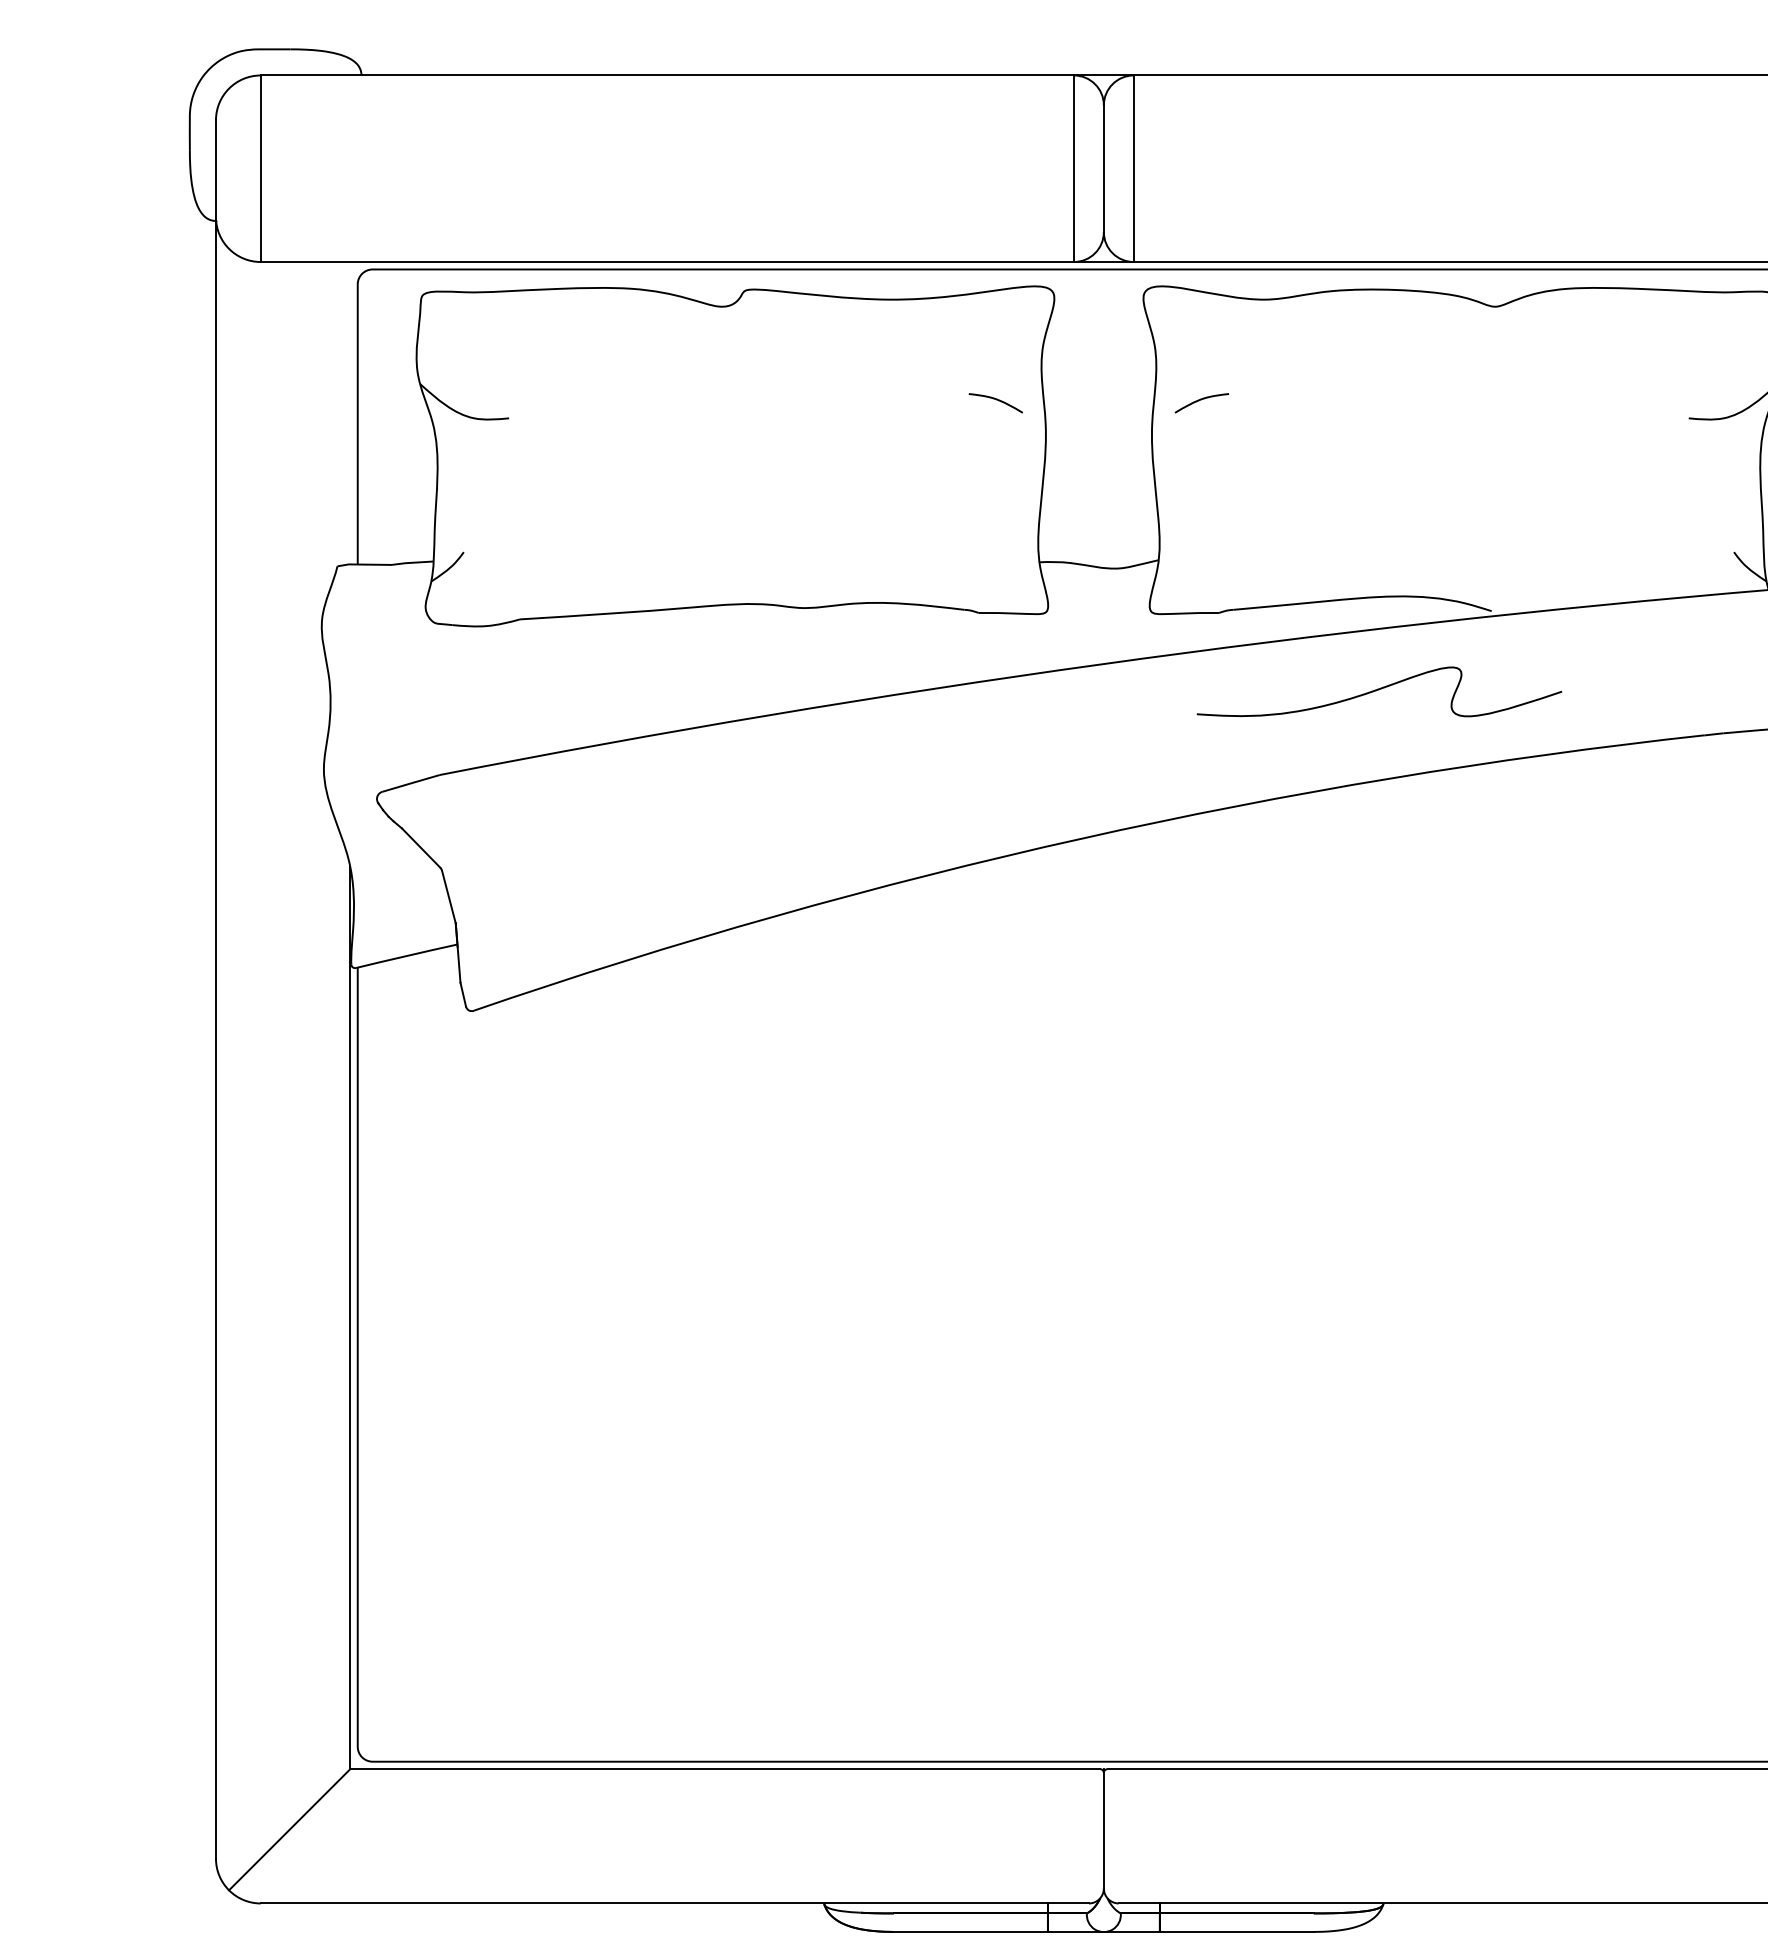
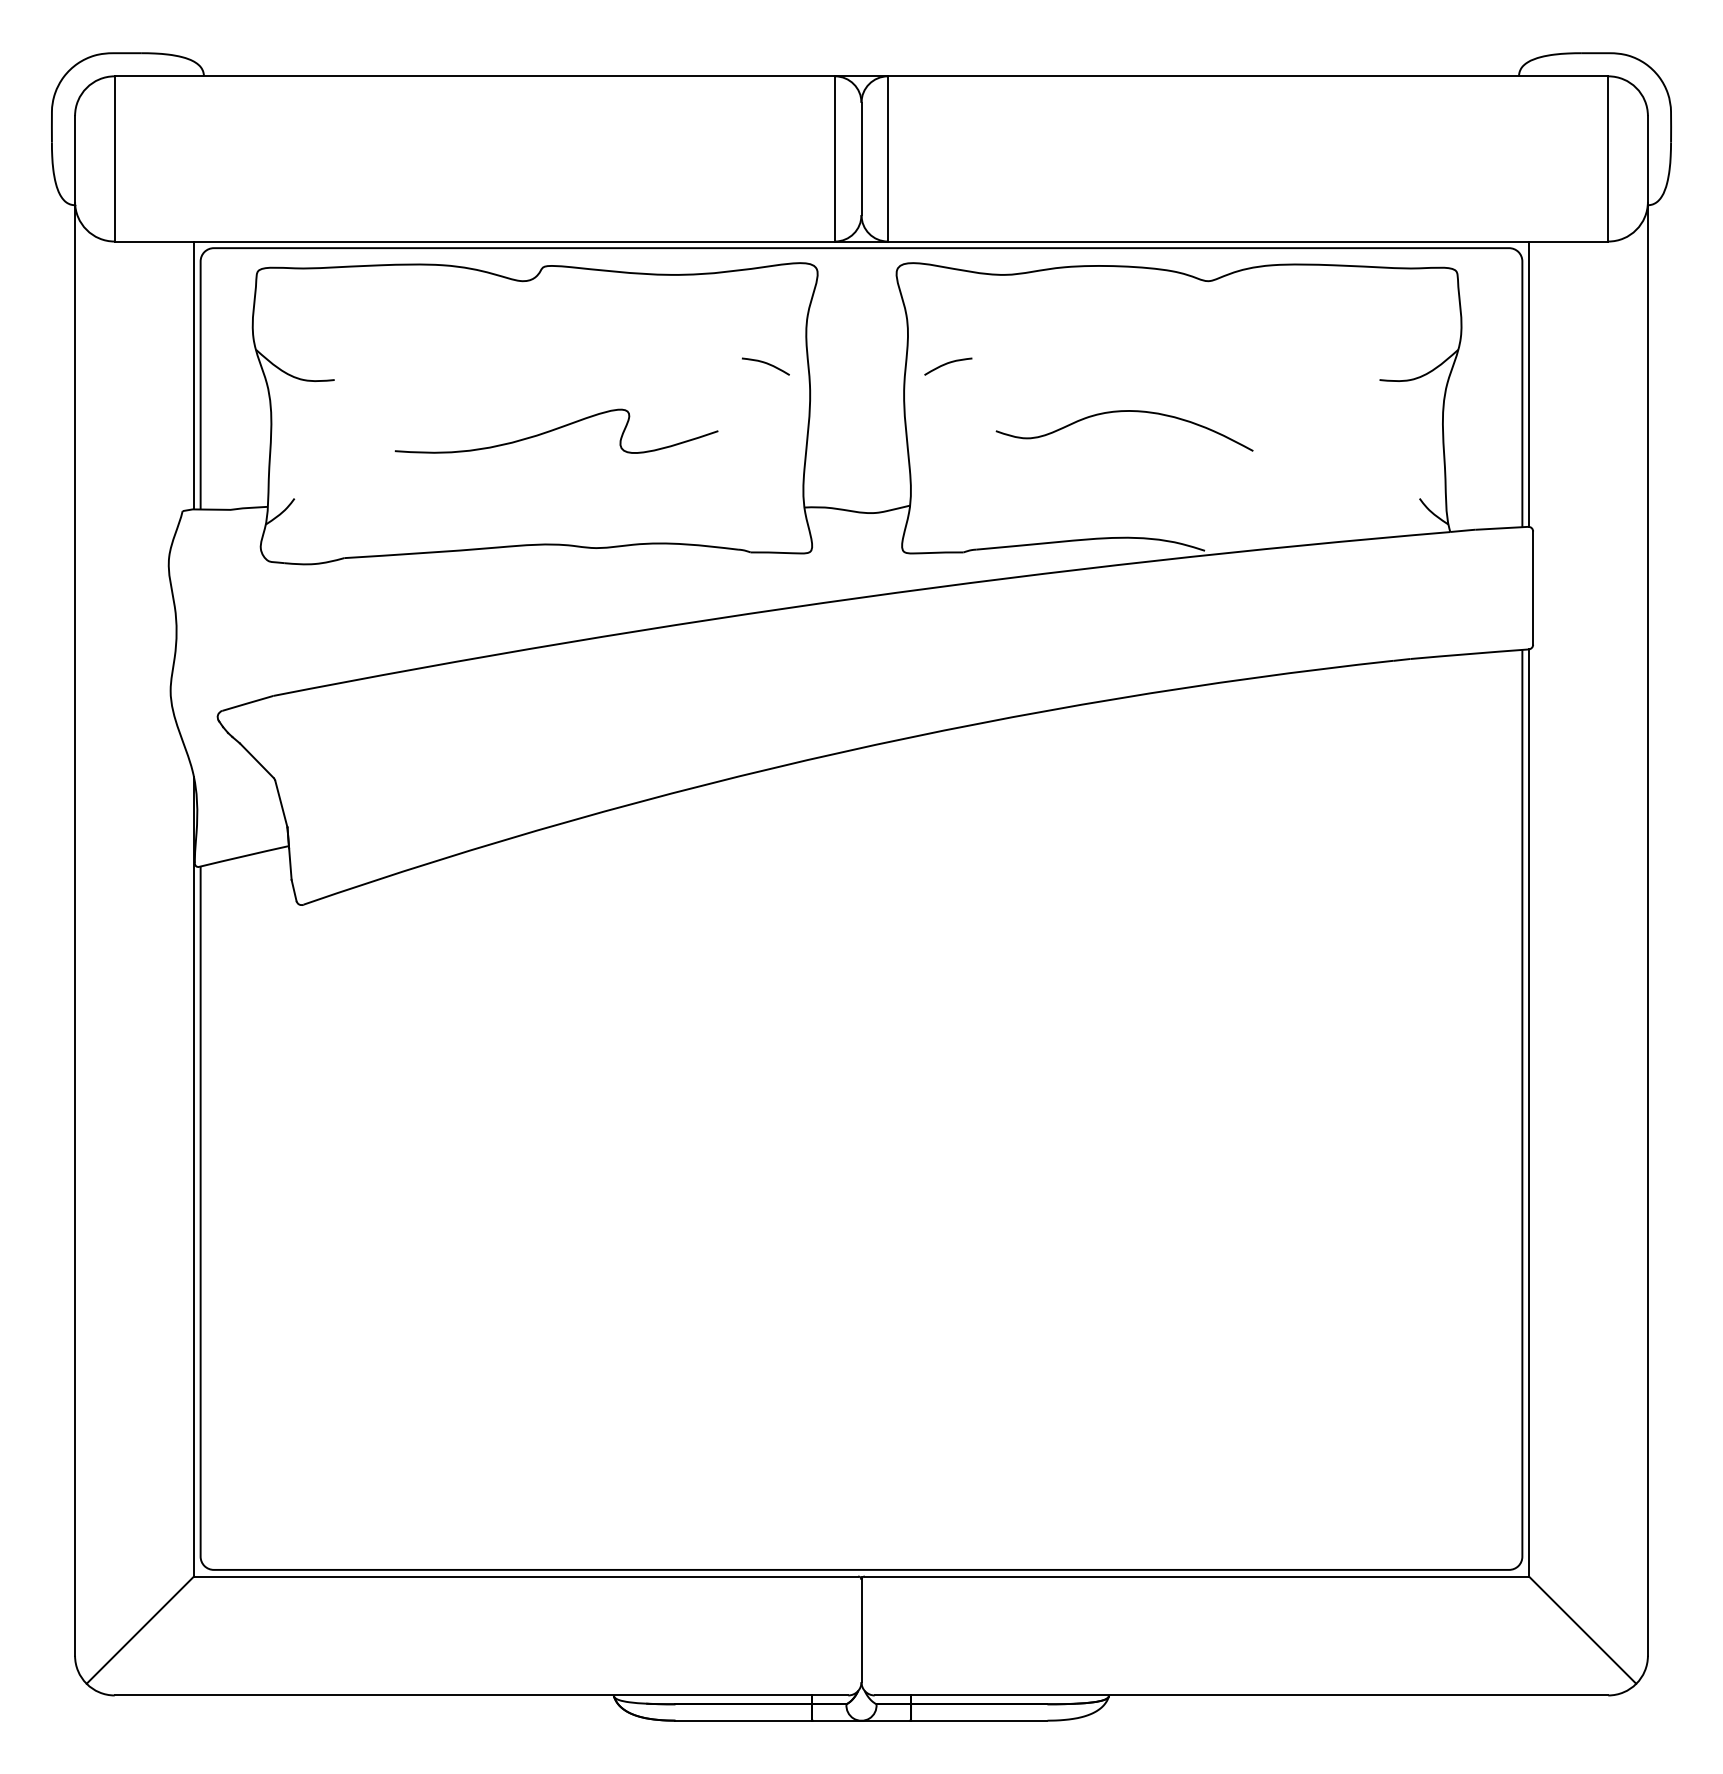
line: (350, 413) -> (194, 375), added
curve: (1396, 454) -> (1120, 412), added
curve: (1379, 689) -> (556, 429), moved

